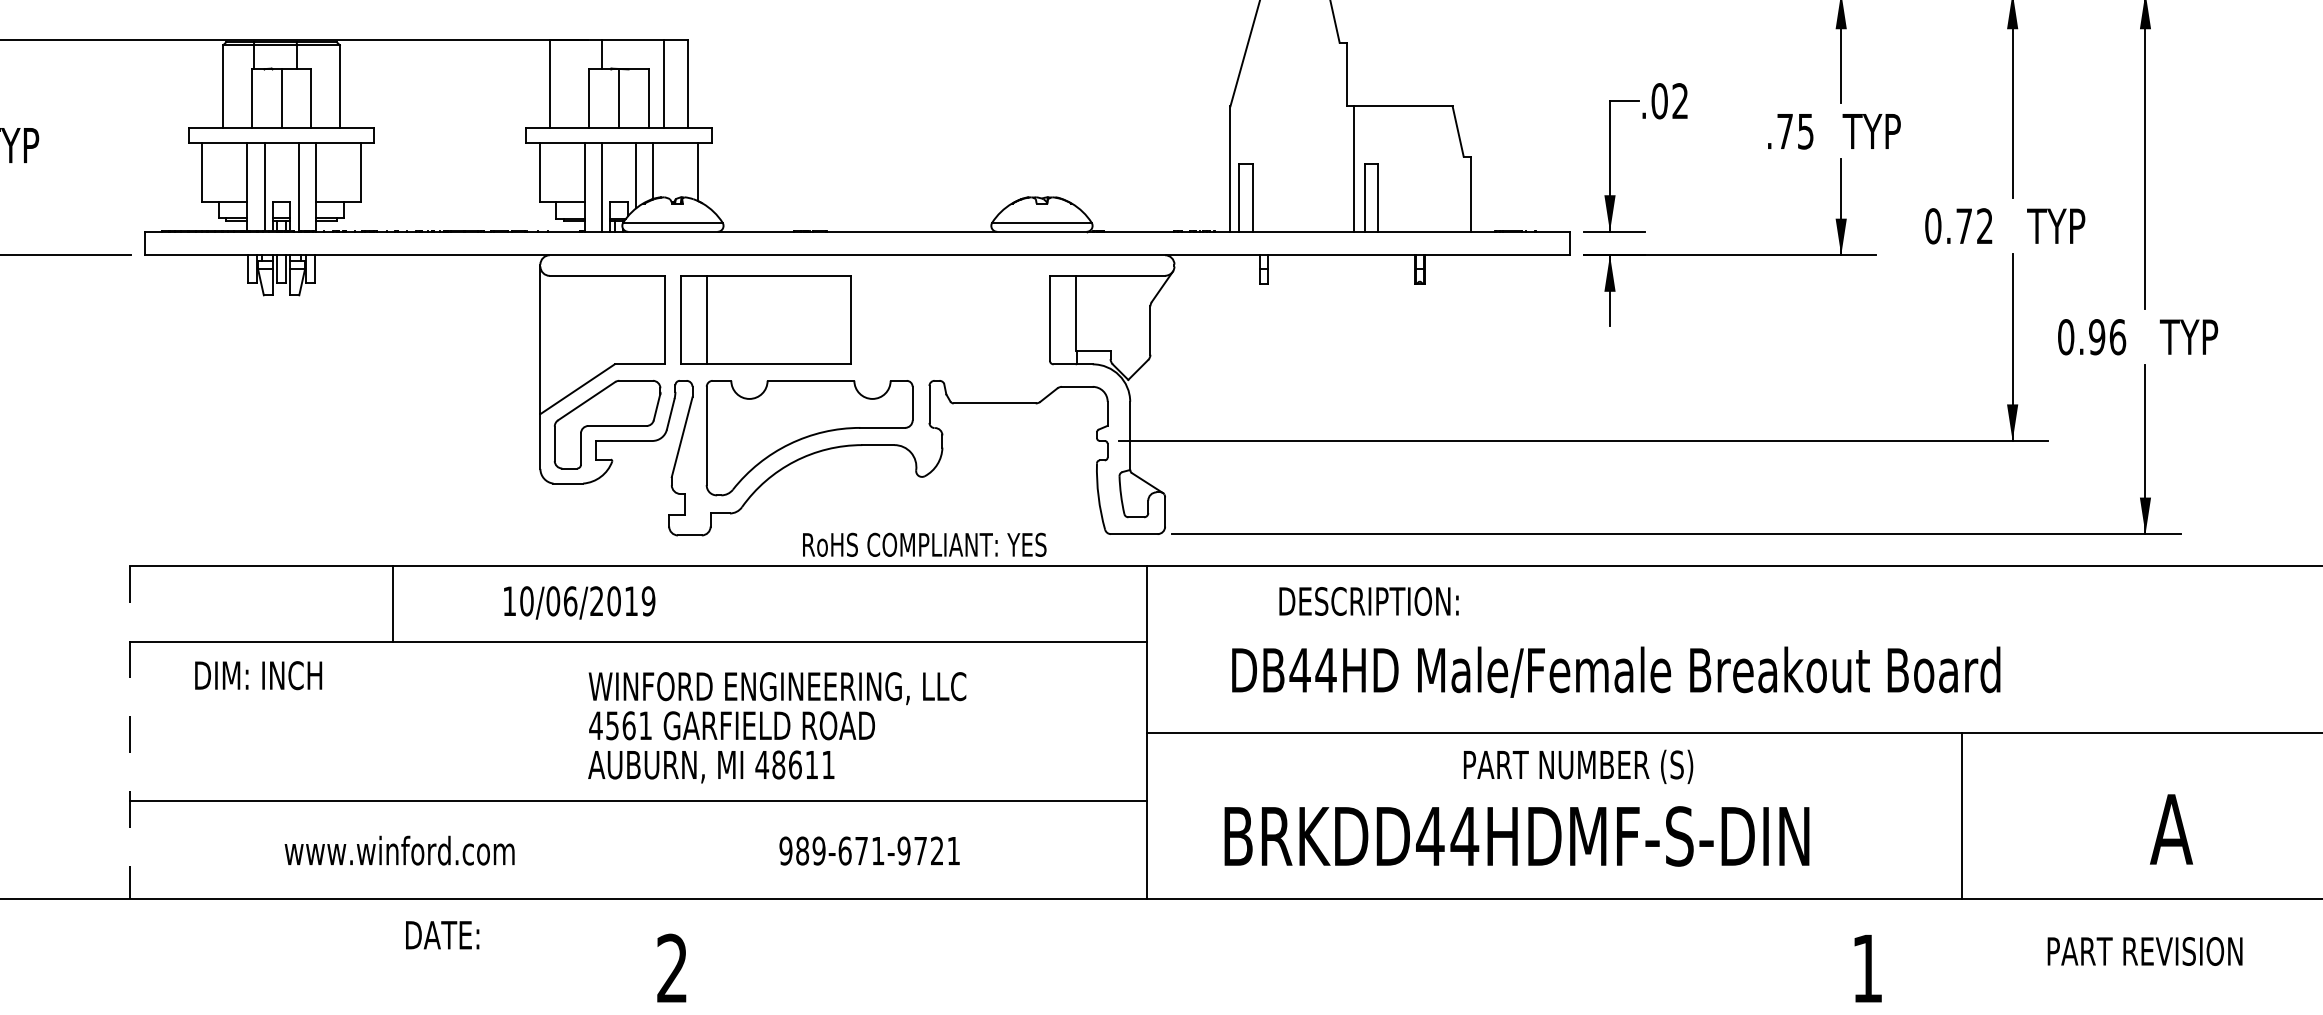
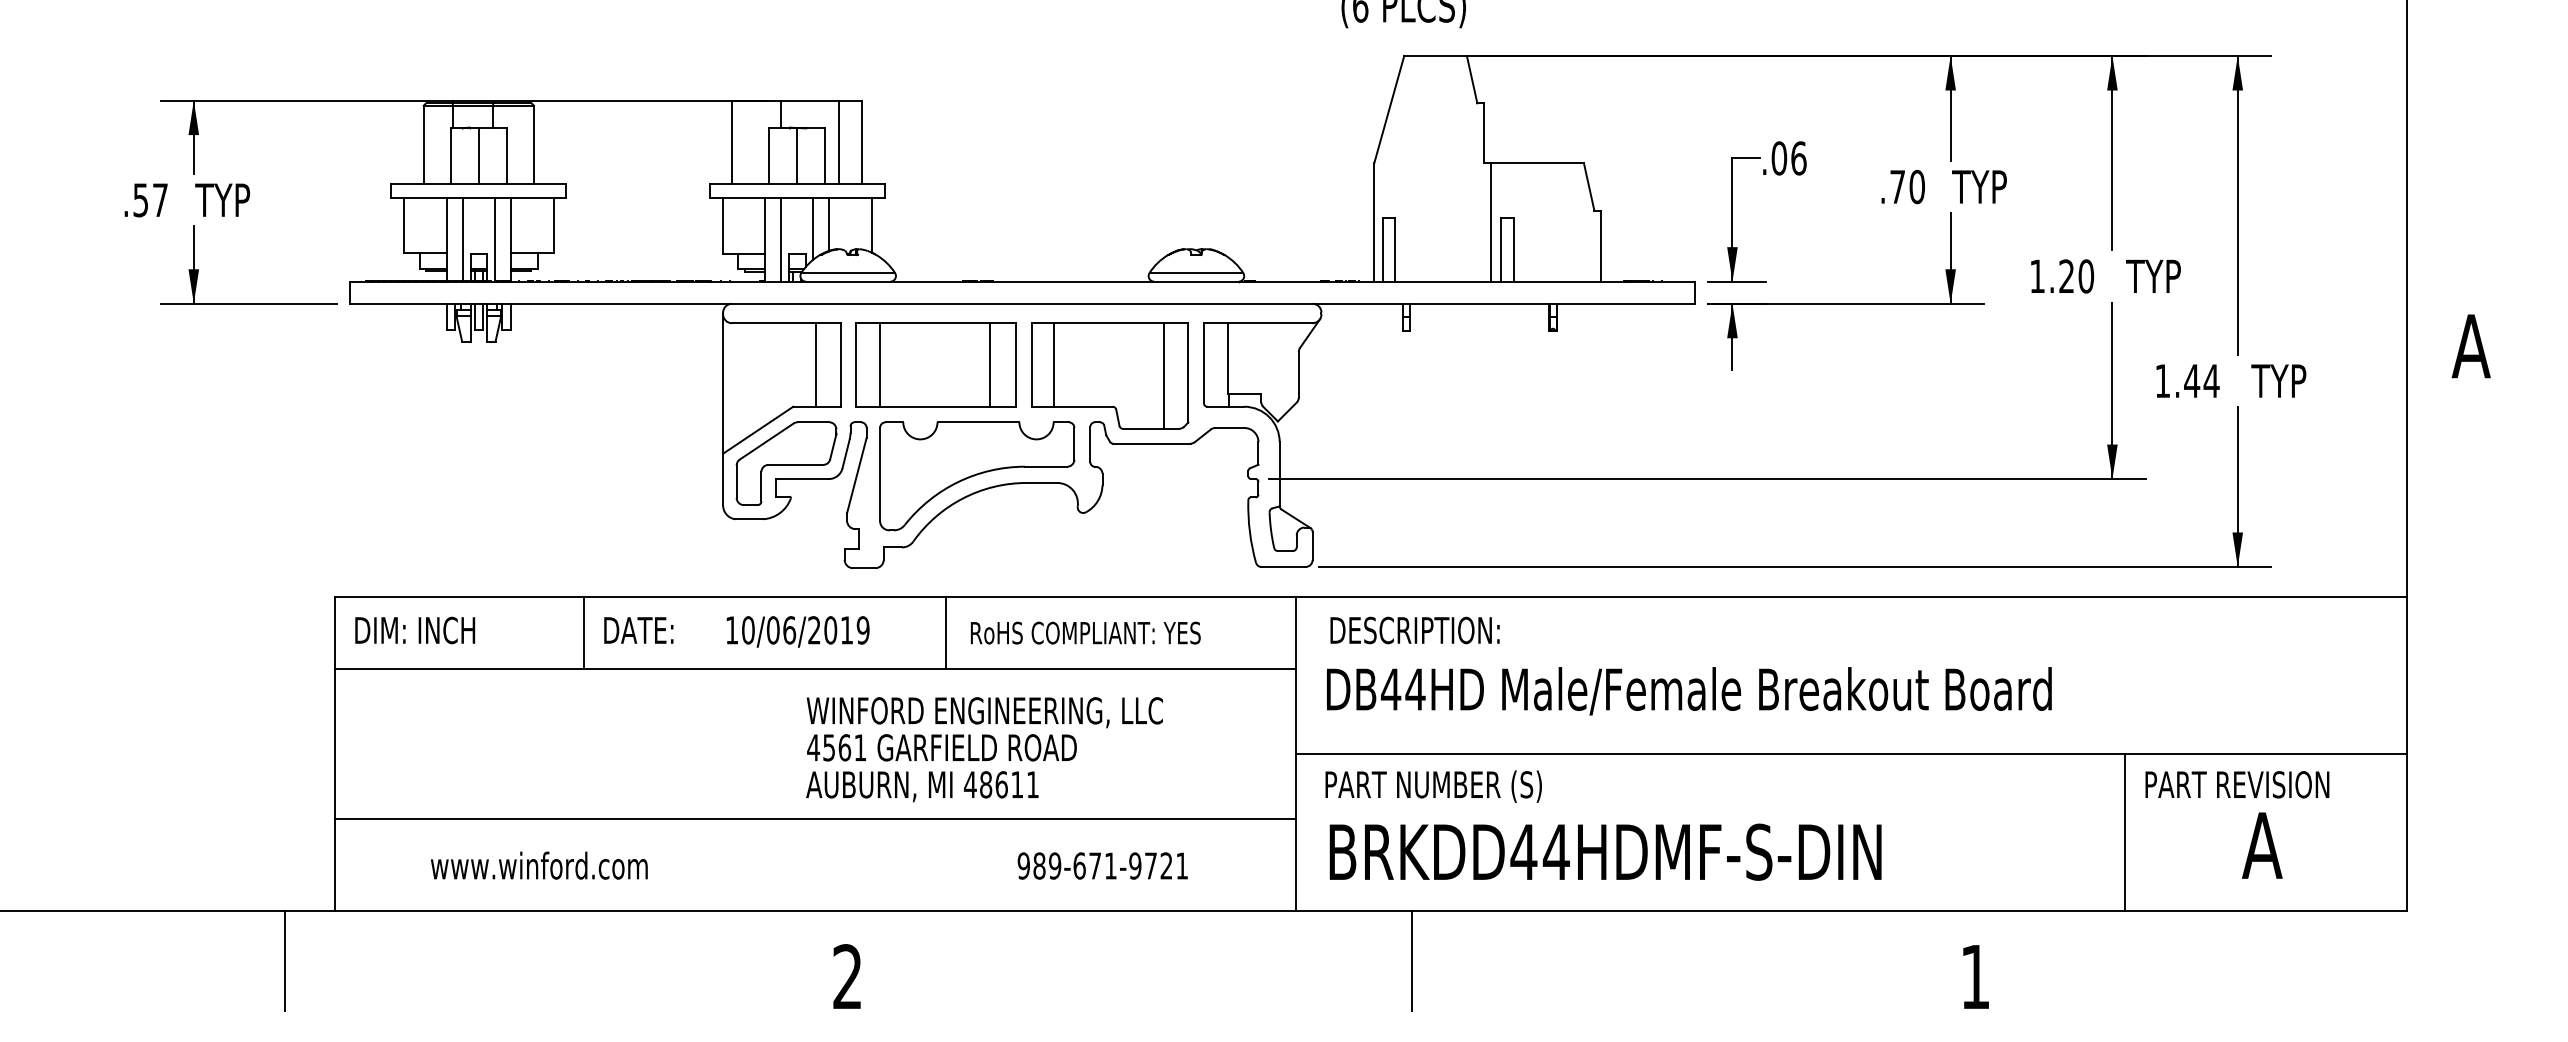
text: (1679, 101) -> (1798, 158), .02 -> .06
text: (1805, 130) -> (1916, 186), .75 -> .70
text: (1958, 226) -> (2061, 276), 0.72 -> 1.20
line: (639, 319) -> (816, 364), added
line: (823, 319) -> (990, 364), added
part: (950, 331) -> (1110, 375), added
text: (2092, 337) -> (2187, 381), 0.96 -> 1.44
text: (924, 544) -> (1085, 632), moved
text: (1368, 601) -> (1414, 630), moved
text: (578, 602) -> (797, 631), moved
line: (776, 603) -> (945, 632), added
text: (1616, 672) -> (1689, 691), moved
text: (258, 675) -> (415, 630), moved
text: (777, 727) -> (984, 749), moved
line: (129, 732) -> (335, 754), dashed -> solid
text: (1578, 766) -> (1433, 786), moved
line: (1961, 815) -> (2125, 832), moved
text: (1516, 835) -> (1605, 851), moved
text: (399, 850) -> (539, 865), moved
text: (869, 850) -> (1102, 865), moved
text: (442, 935) -> (638, 630), moved
line: (75, 951) -> (284, 960), added
line: (1270, 951) -> (1412, 960), added
text: (2145, 951) -> (2237, 784), moved

